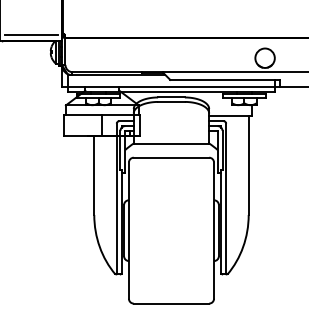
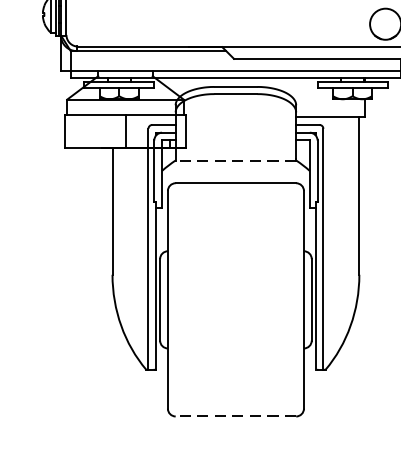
line: (171, 144) -> (235, 162), solid -> dashed
line: (171, 303) -> (235, 416), solid -> dashed

